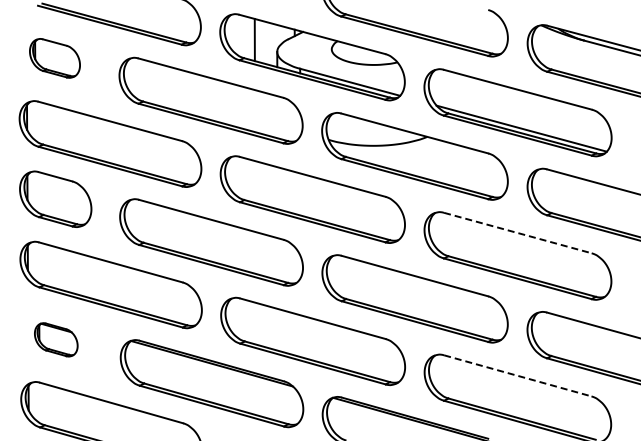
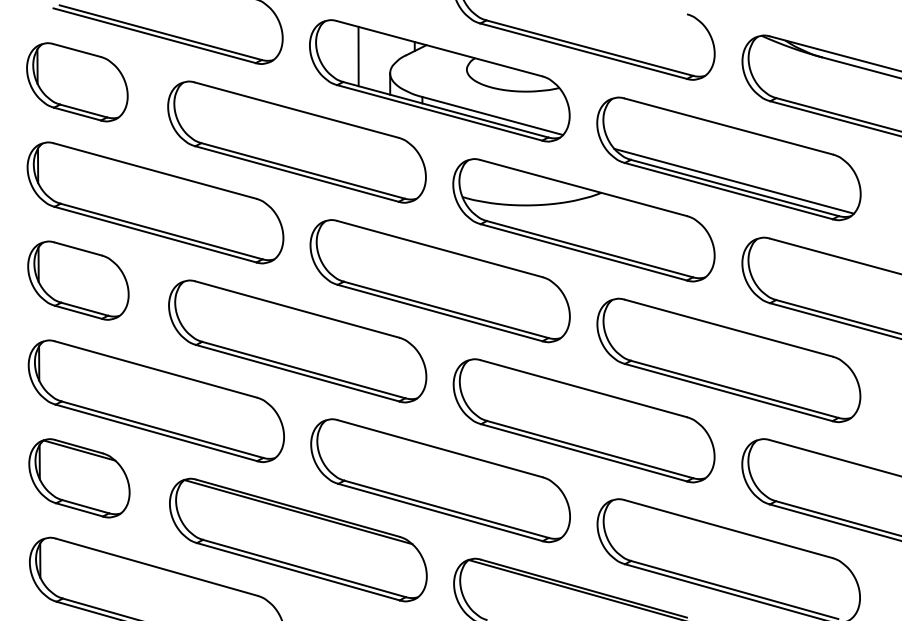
part: (54, 58) -> (76, 82), size x1.43
line: (517, 233) -> (728, 328), dashed -> solid
part: (55, 339) -> (78, 477), size x1.67
line: (518, 375) -> (729, 528), dashed -> solid

